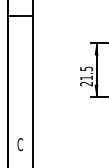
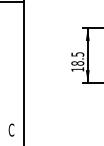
text: (86, 80) -> (77, 65), 21.5 -> 18.5

